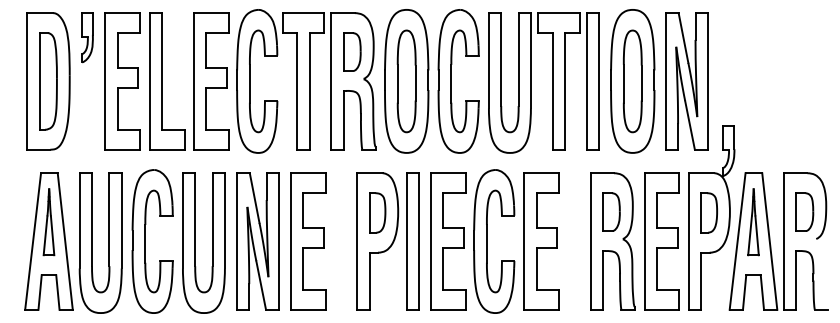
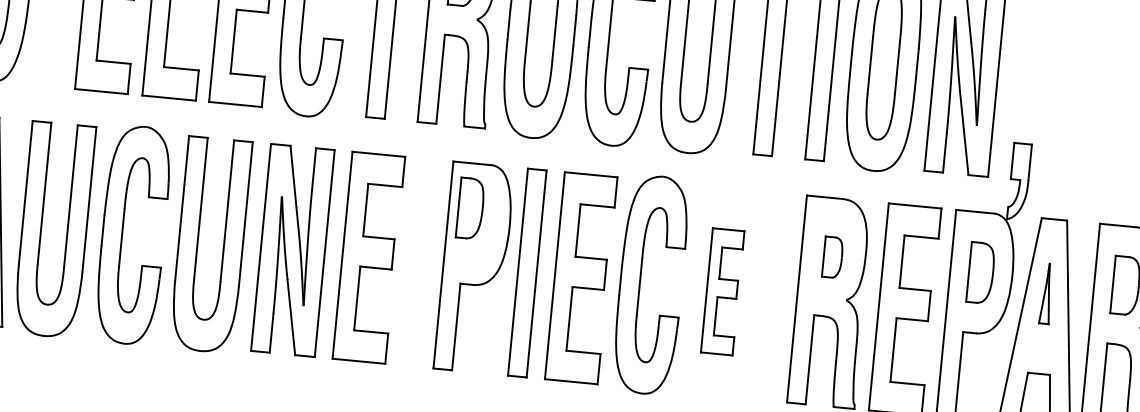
part: (611, 211) -> (833, 256), size x0.7
part: (377, 212) -> (470, 207), moved
part: (753, 222) -> (1046, 293), size x0.6
part: (541, 241) -> (722, 291), size x0.6

